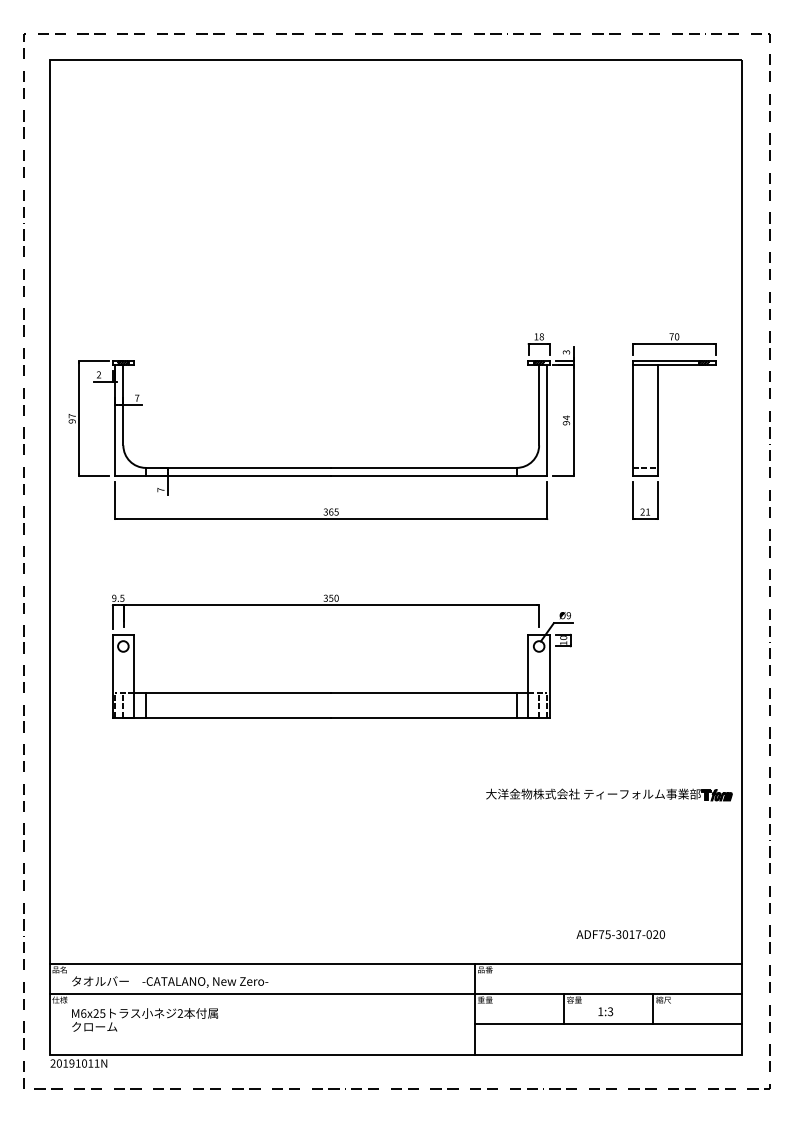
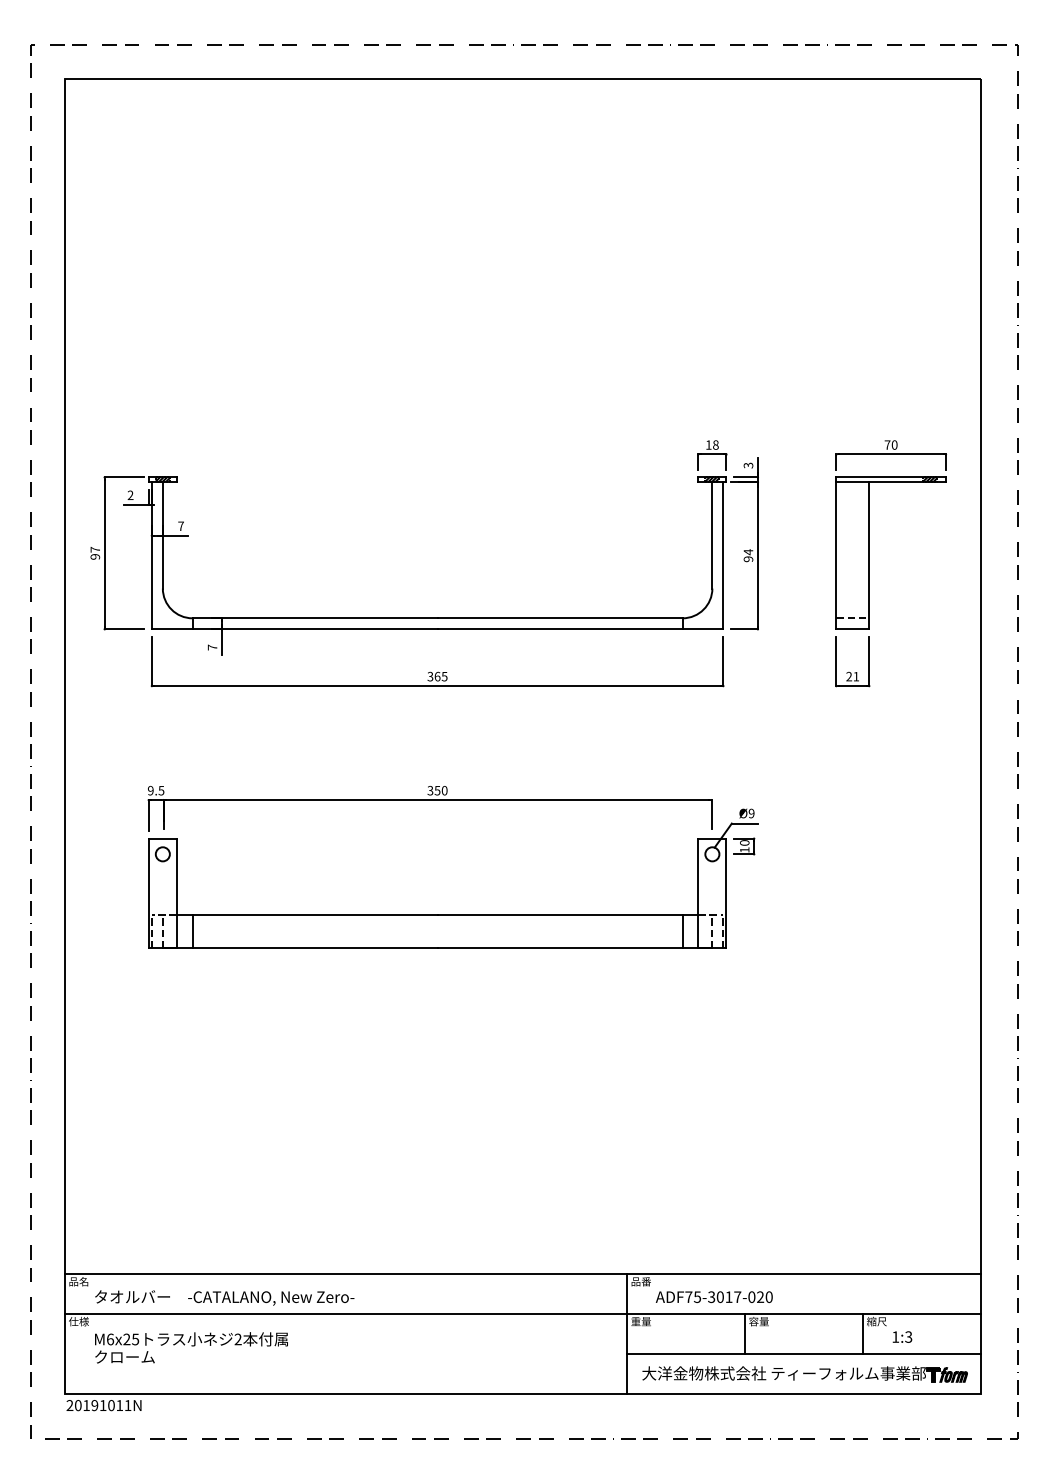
part: (608, 794) -> (804, 1374), moved
text: (620, 934) -> (713, 1296), moved
text: (605, 1011) -> (902, 1336), moved

